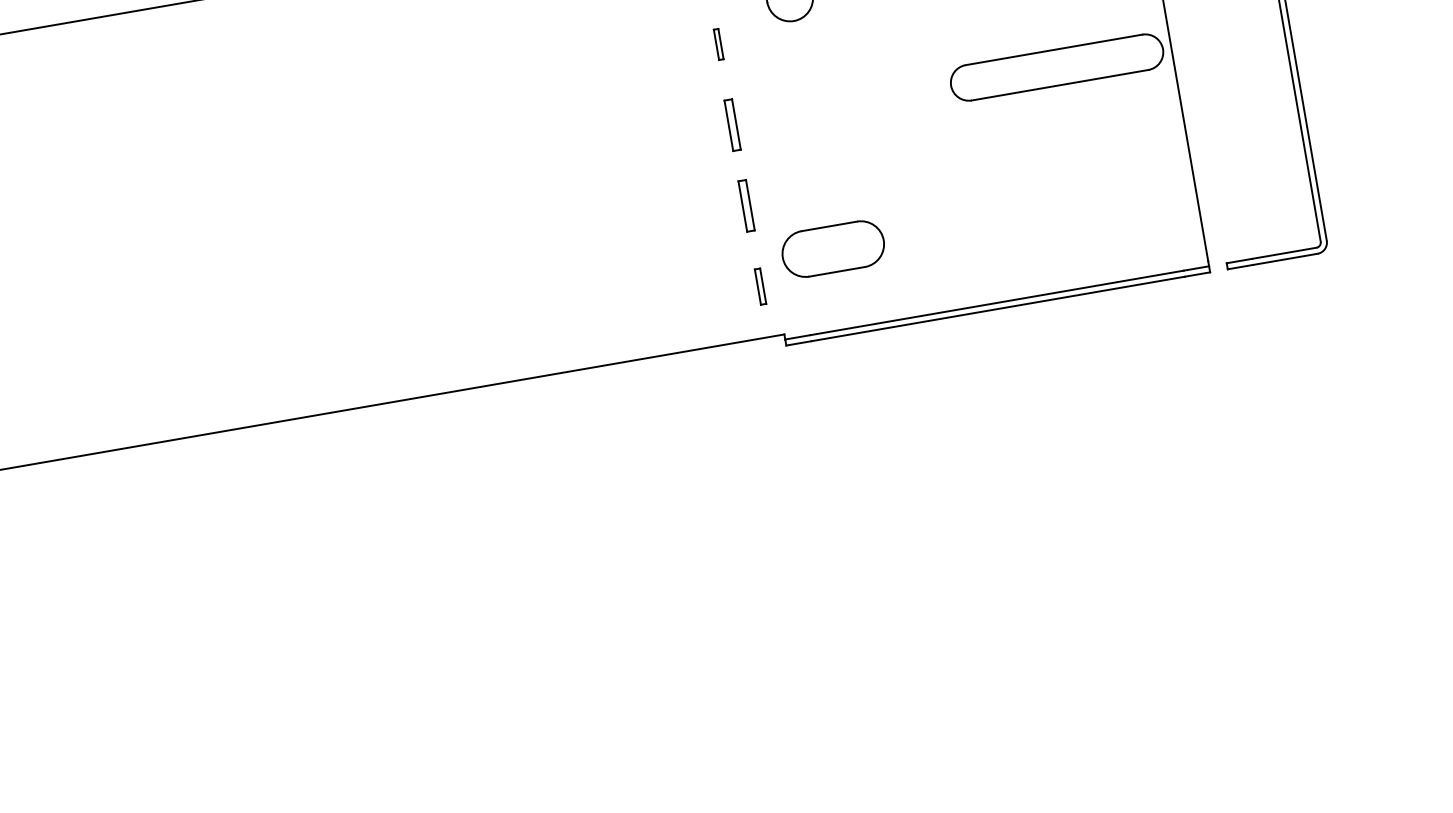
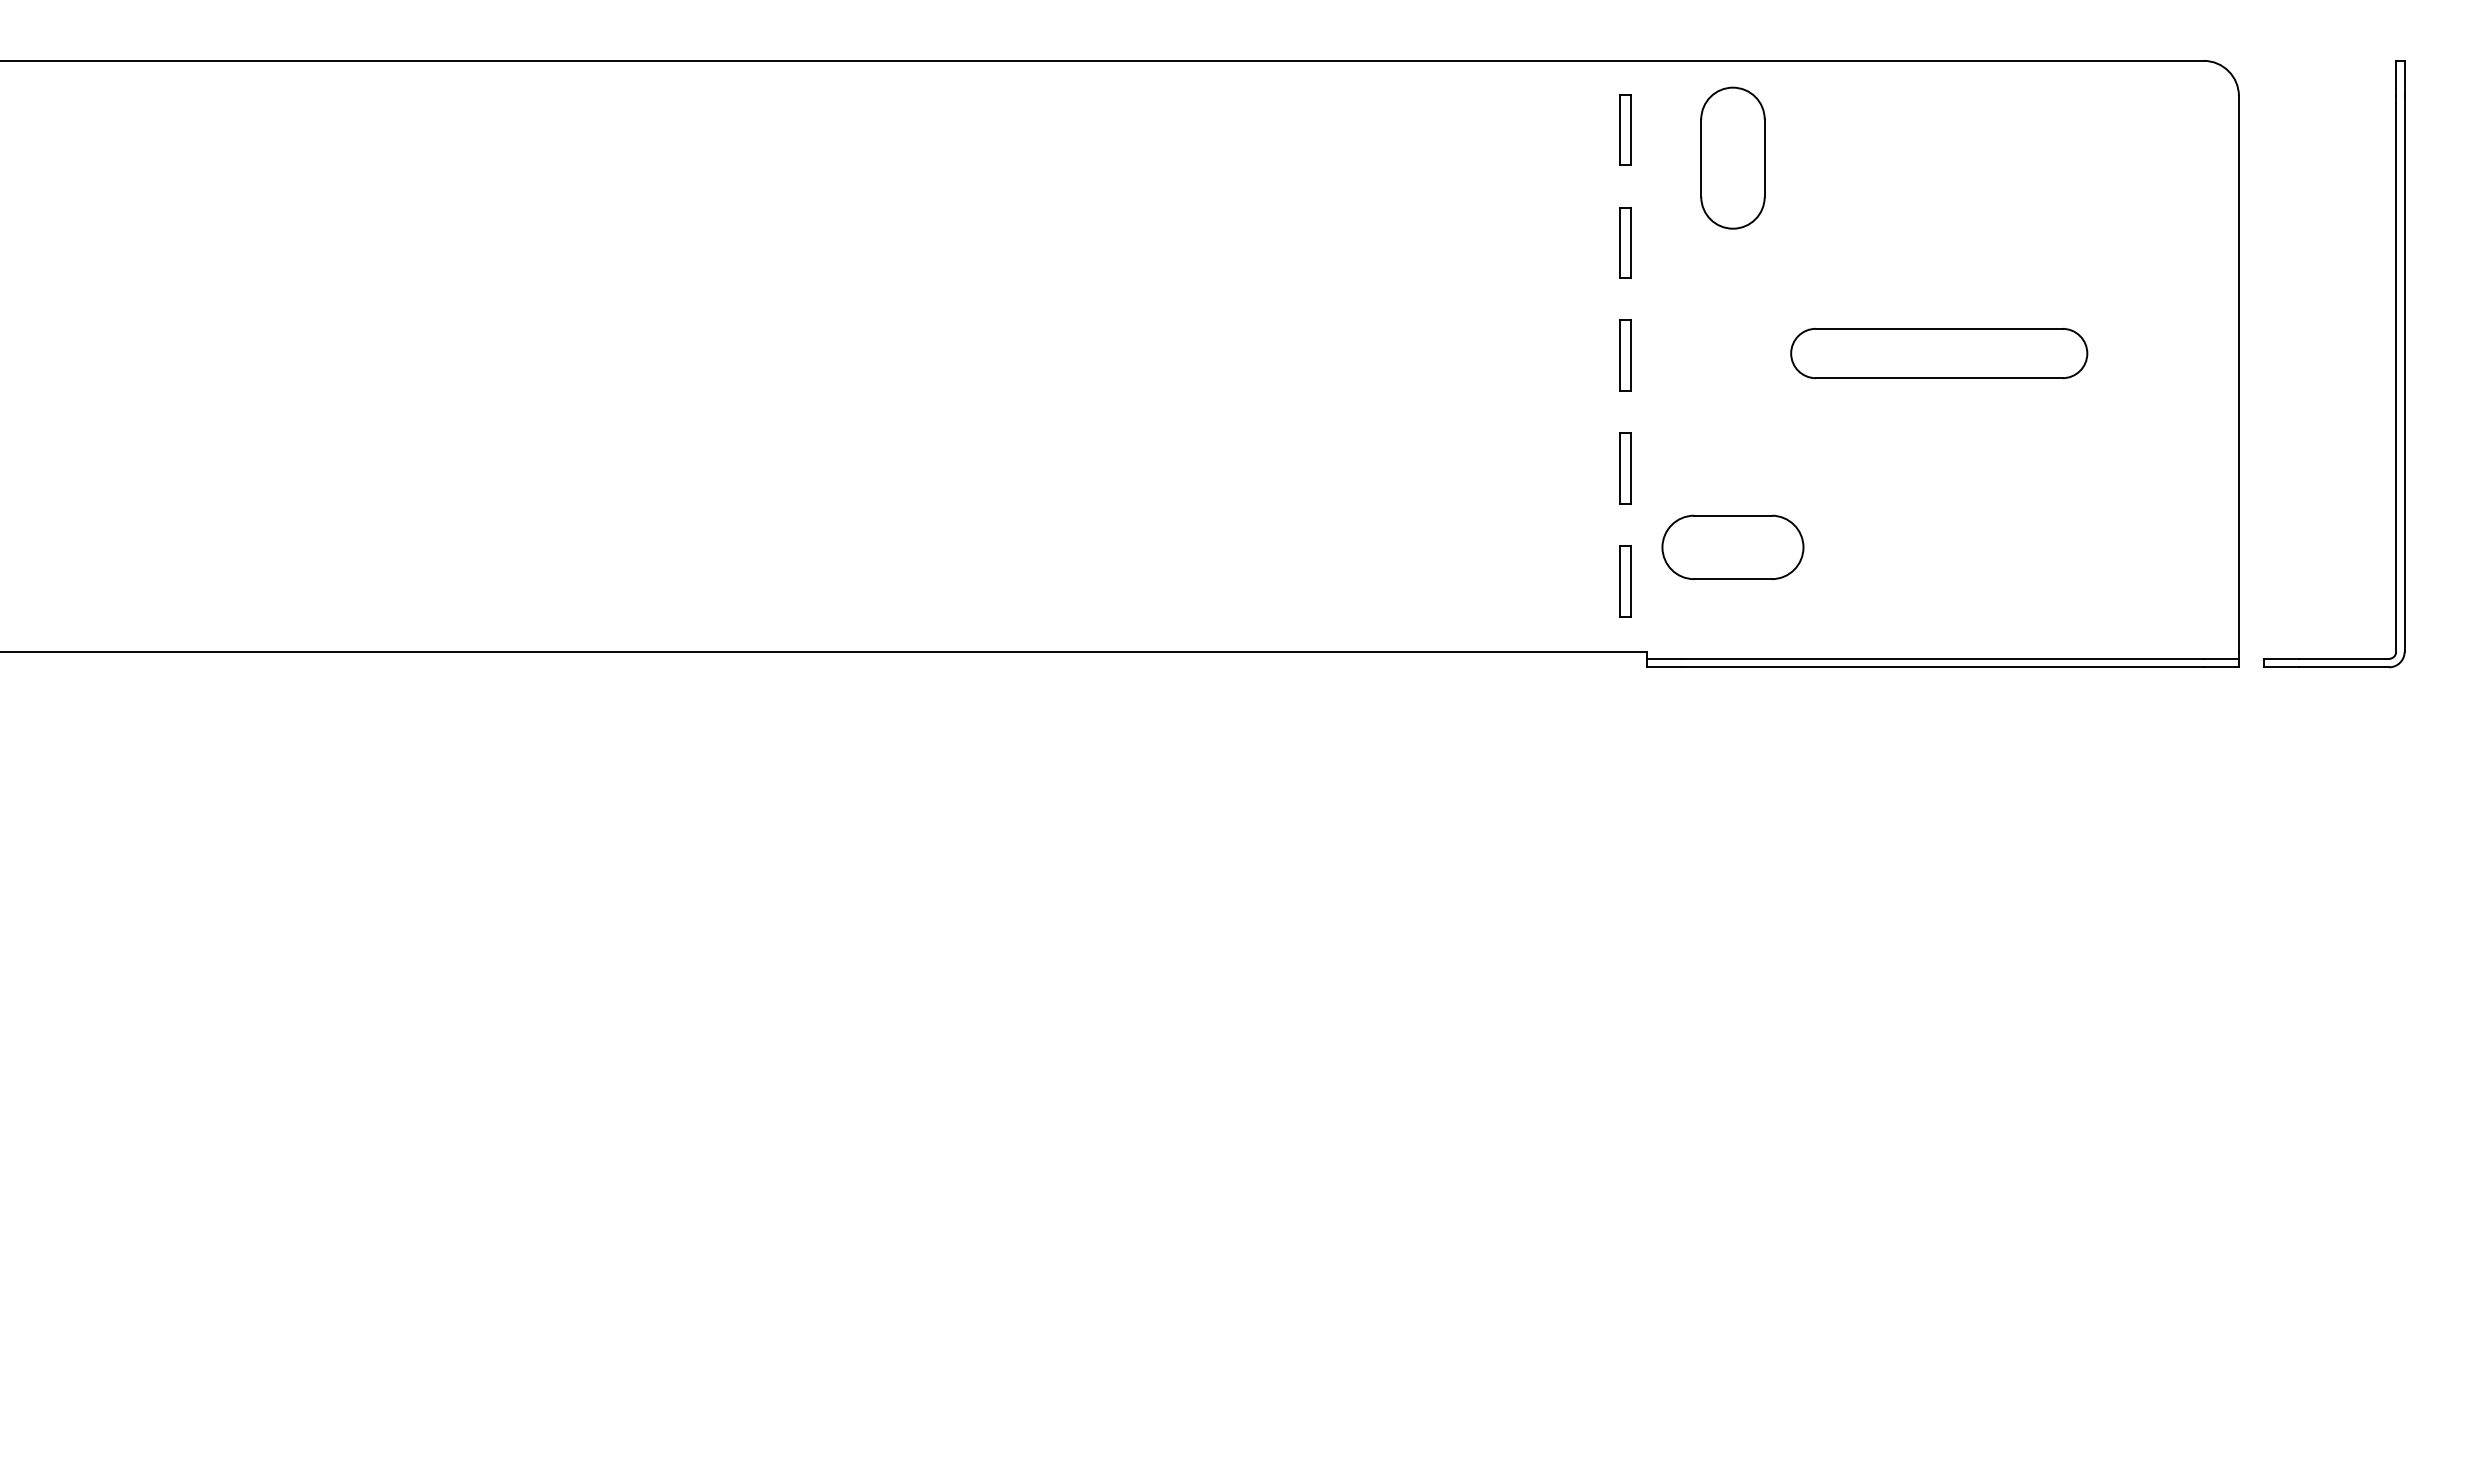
part: (718, 44) -> (1625, 242), size x1.67
part: (1057, 67) -> (1939, 353), moved
part: (760, 286) -> (1625, 581), size x1.43

